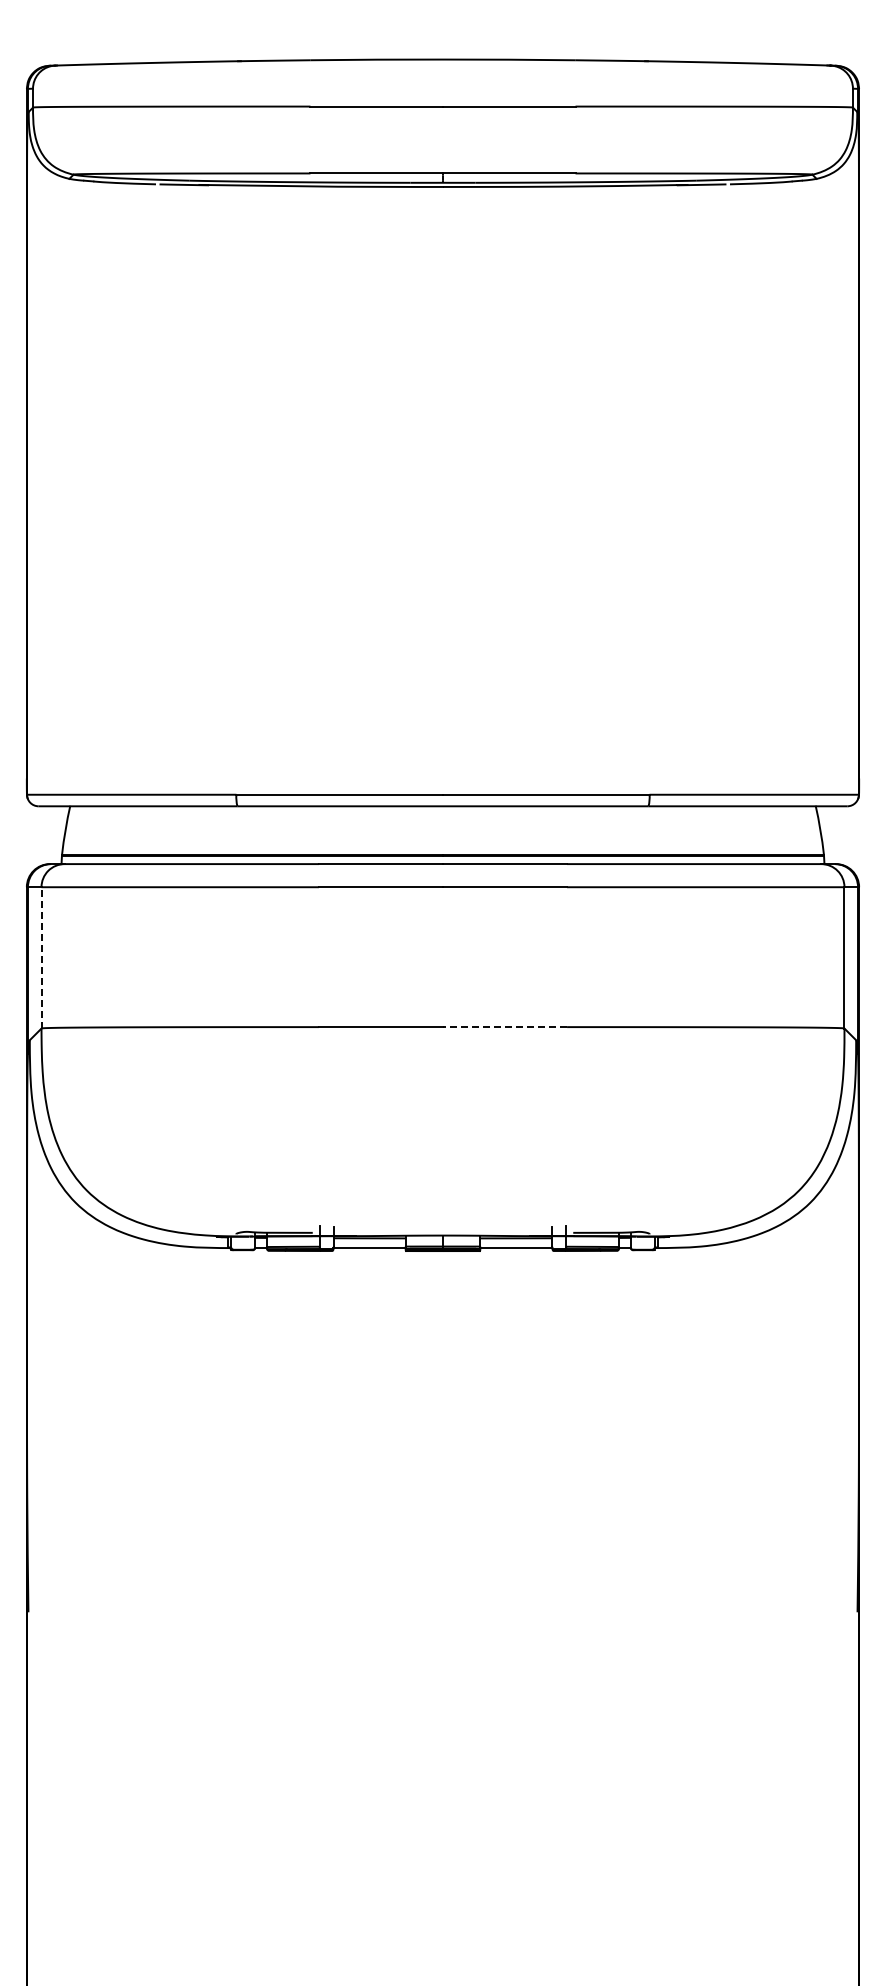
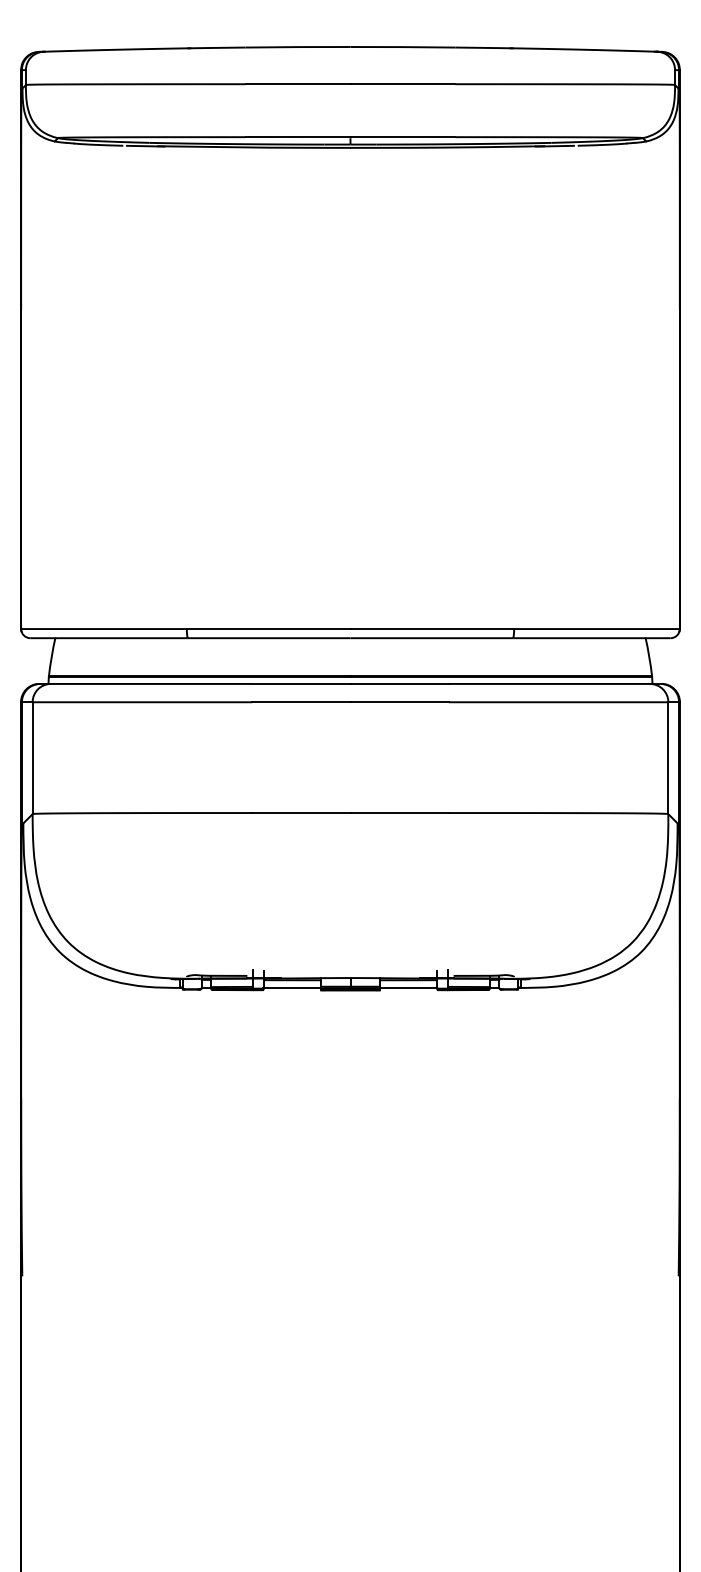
line: (41, 957) -> (32, 757), dashed -> solid
line: (504, 1027) -> (399, 813), dashed -> solid

